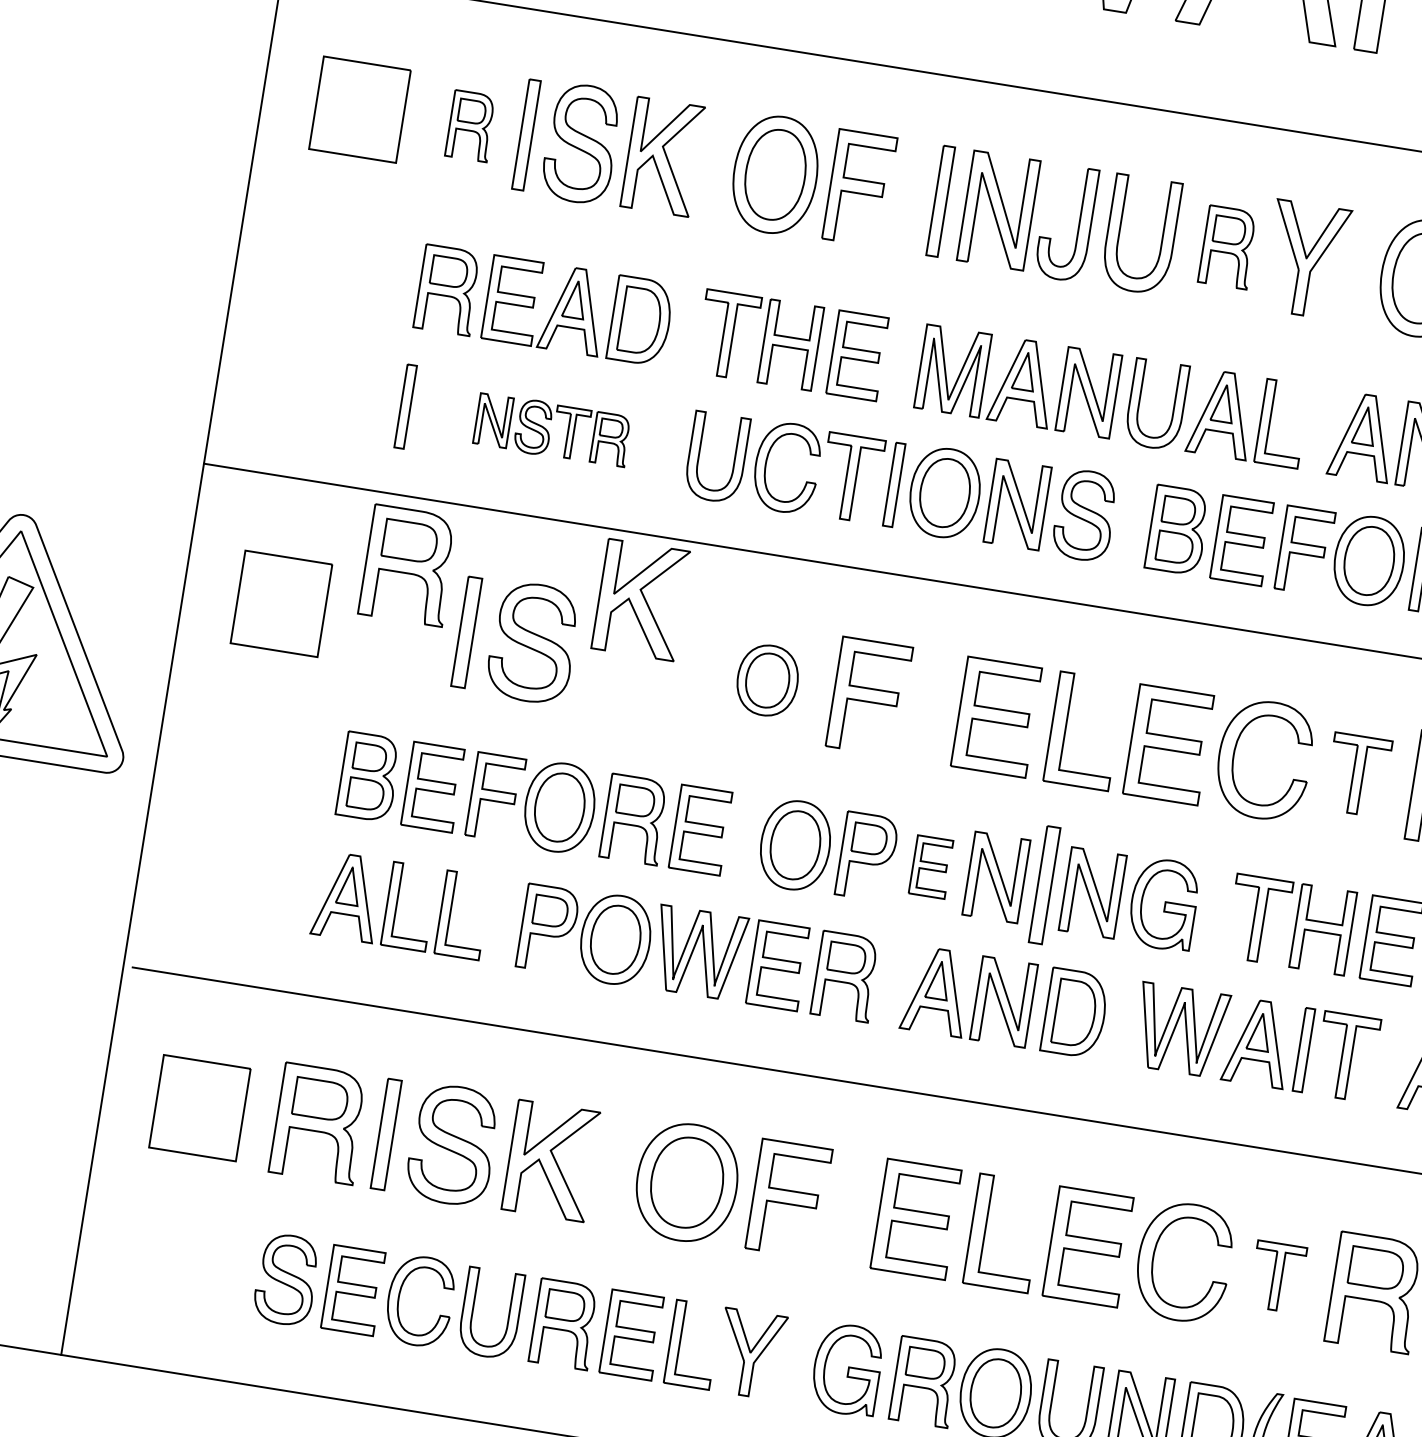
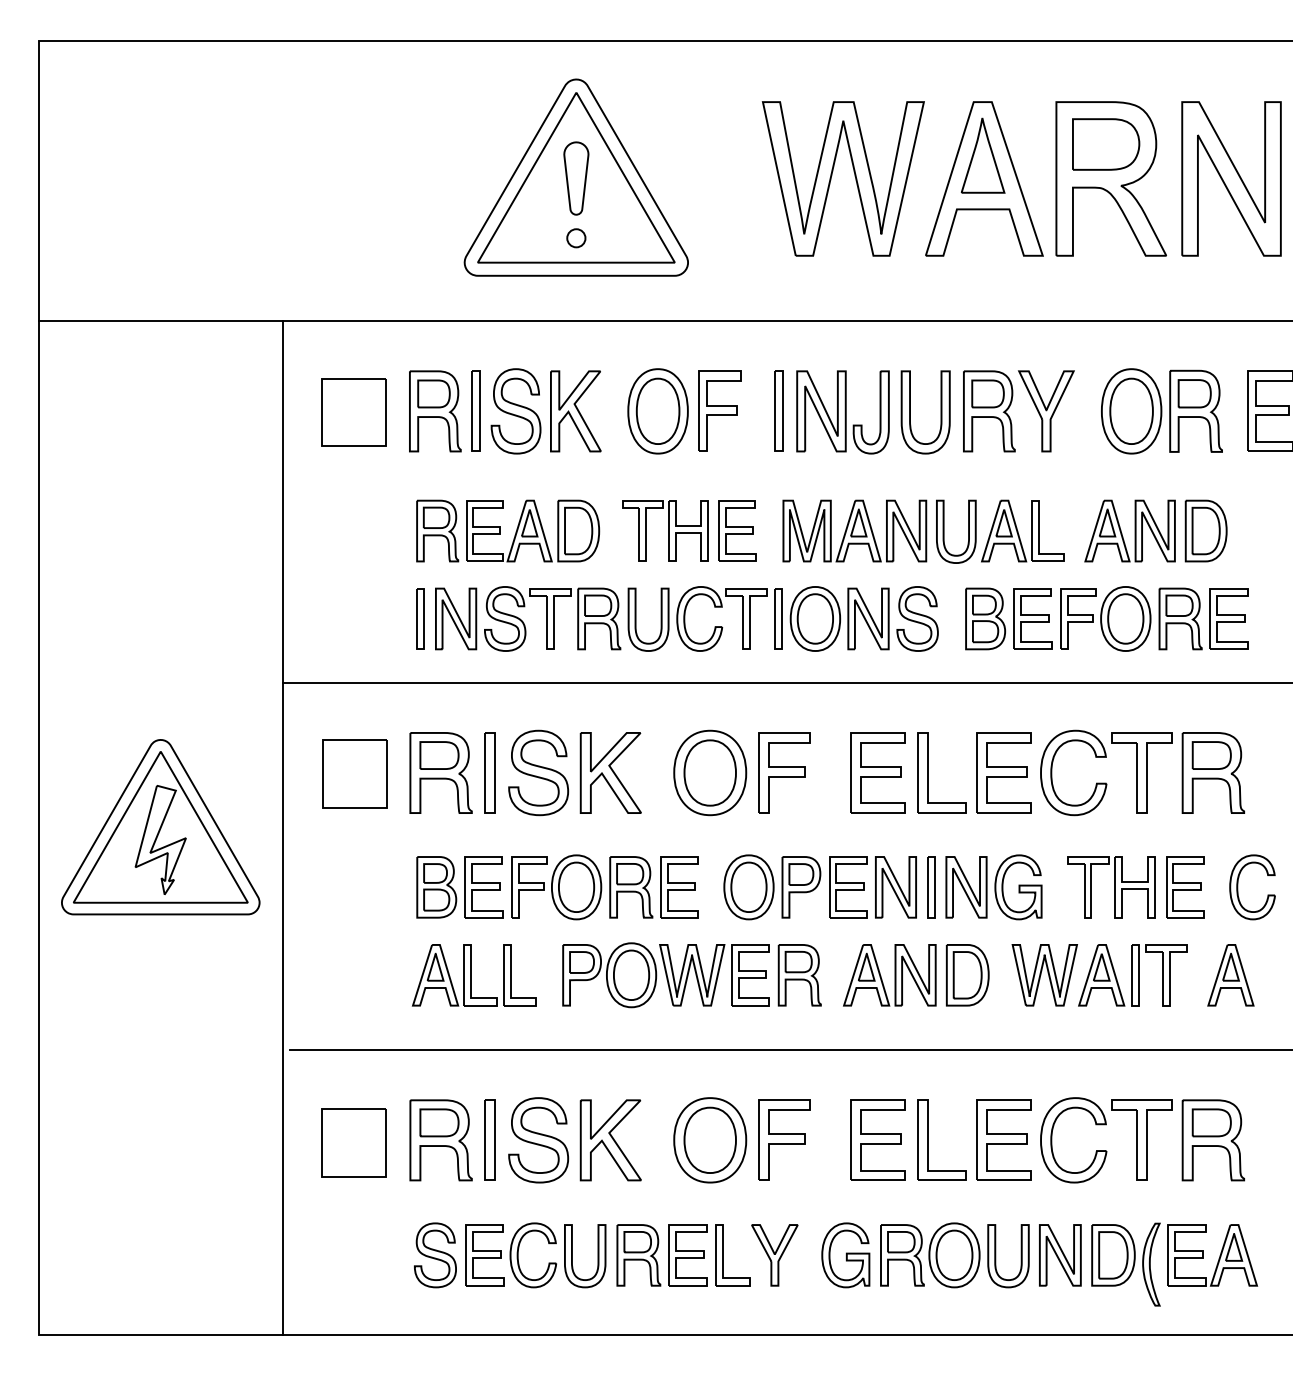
part: (471, 126) -> (435, 411), size x1.67
part: (1228, 247) -> (989, 411), size x1.43
part: (552, 429) -> (528, 618), size x1.67
part: (407, 564) -> (440, 772), moved
part: (640, 599) -> (610, 772), moved
part: (768, 679) -> (710, 772), size x1.67
part: (1357, 774) -> (1141, 772), size x1.43
part: (931, 867) -> (848, 887), size x1.43
part: (1044, 885) -> (931, 887), size x0.71
part: (1276, 1275) -> (1141, 1139), size x1.67

